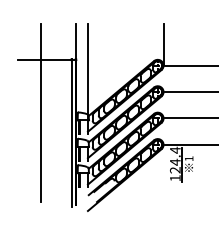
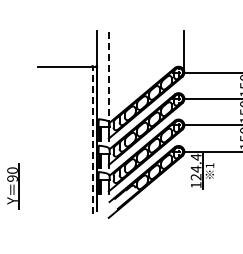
line: (87, 71) -> (108, 78), solid -> dashed
line: (40, 112) -> (61, 119), removed
line: (71, 132) -> (92, 139), solid -> dashed

